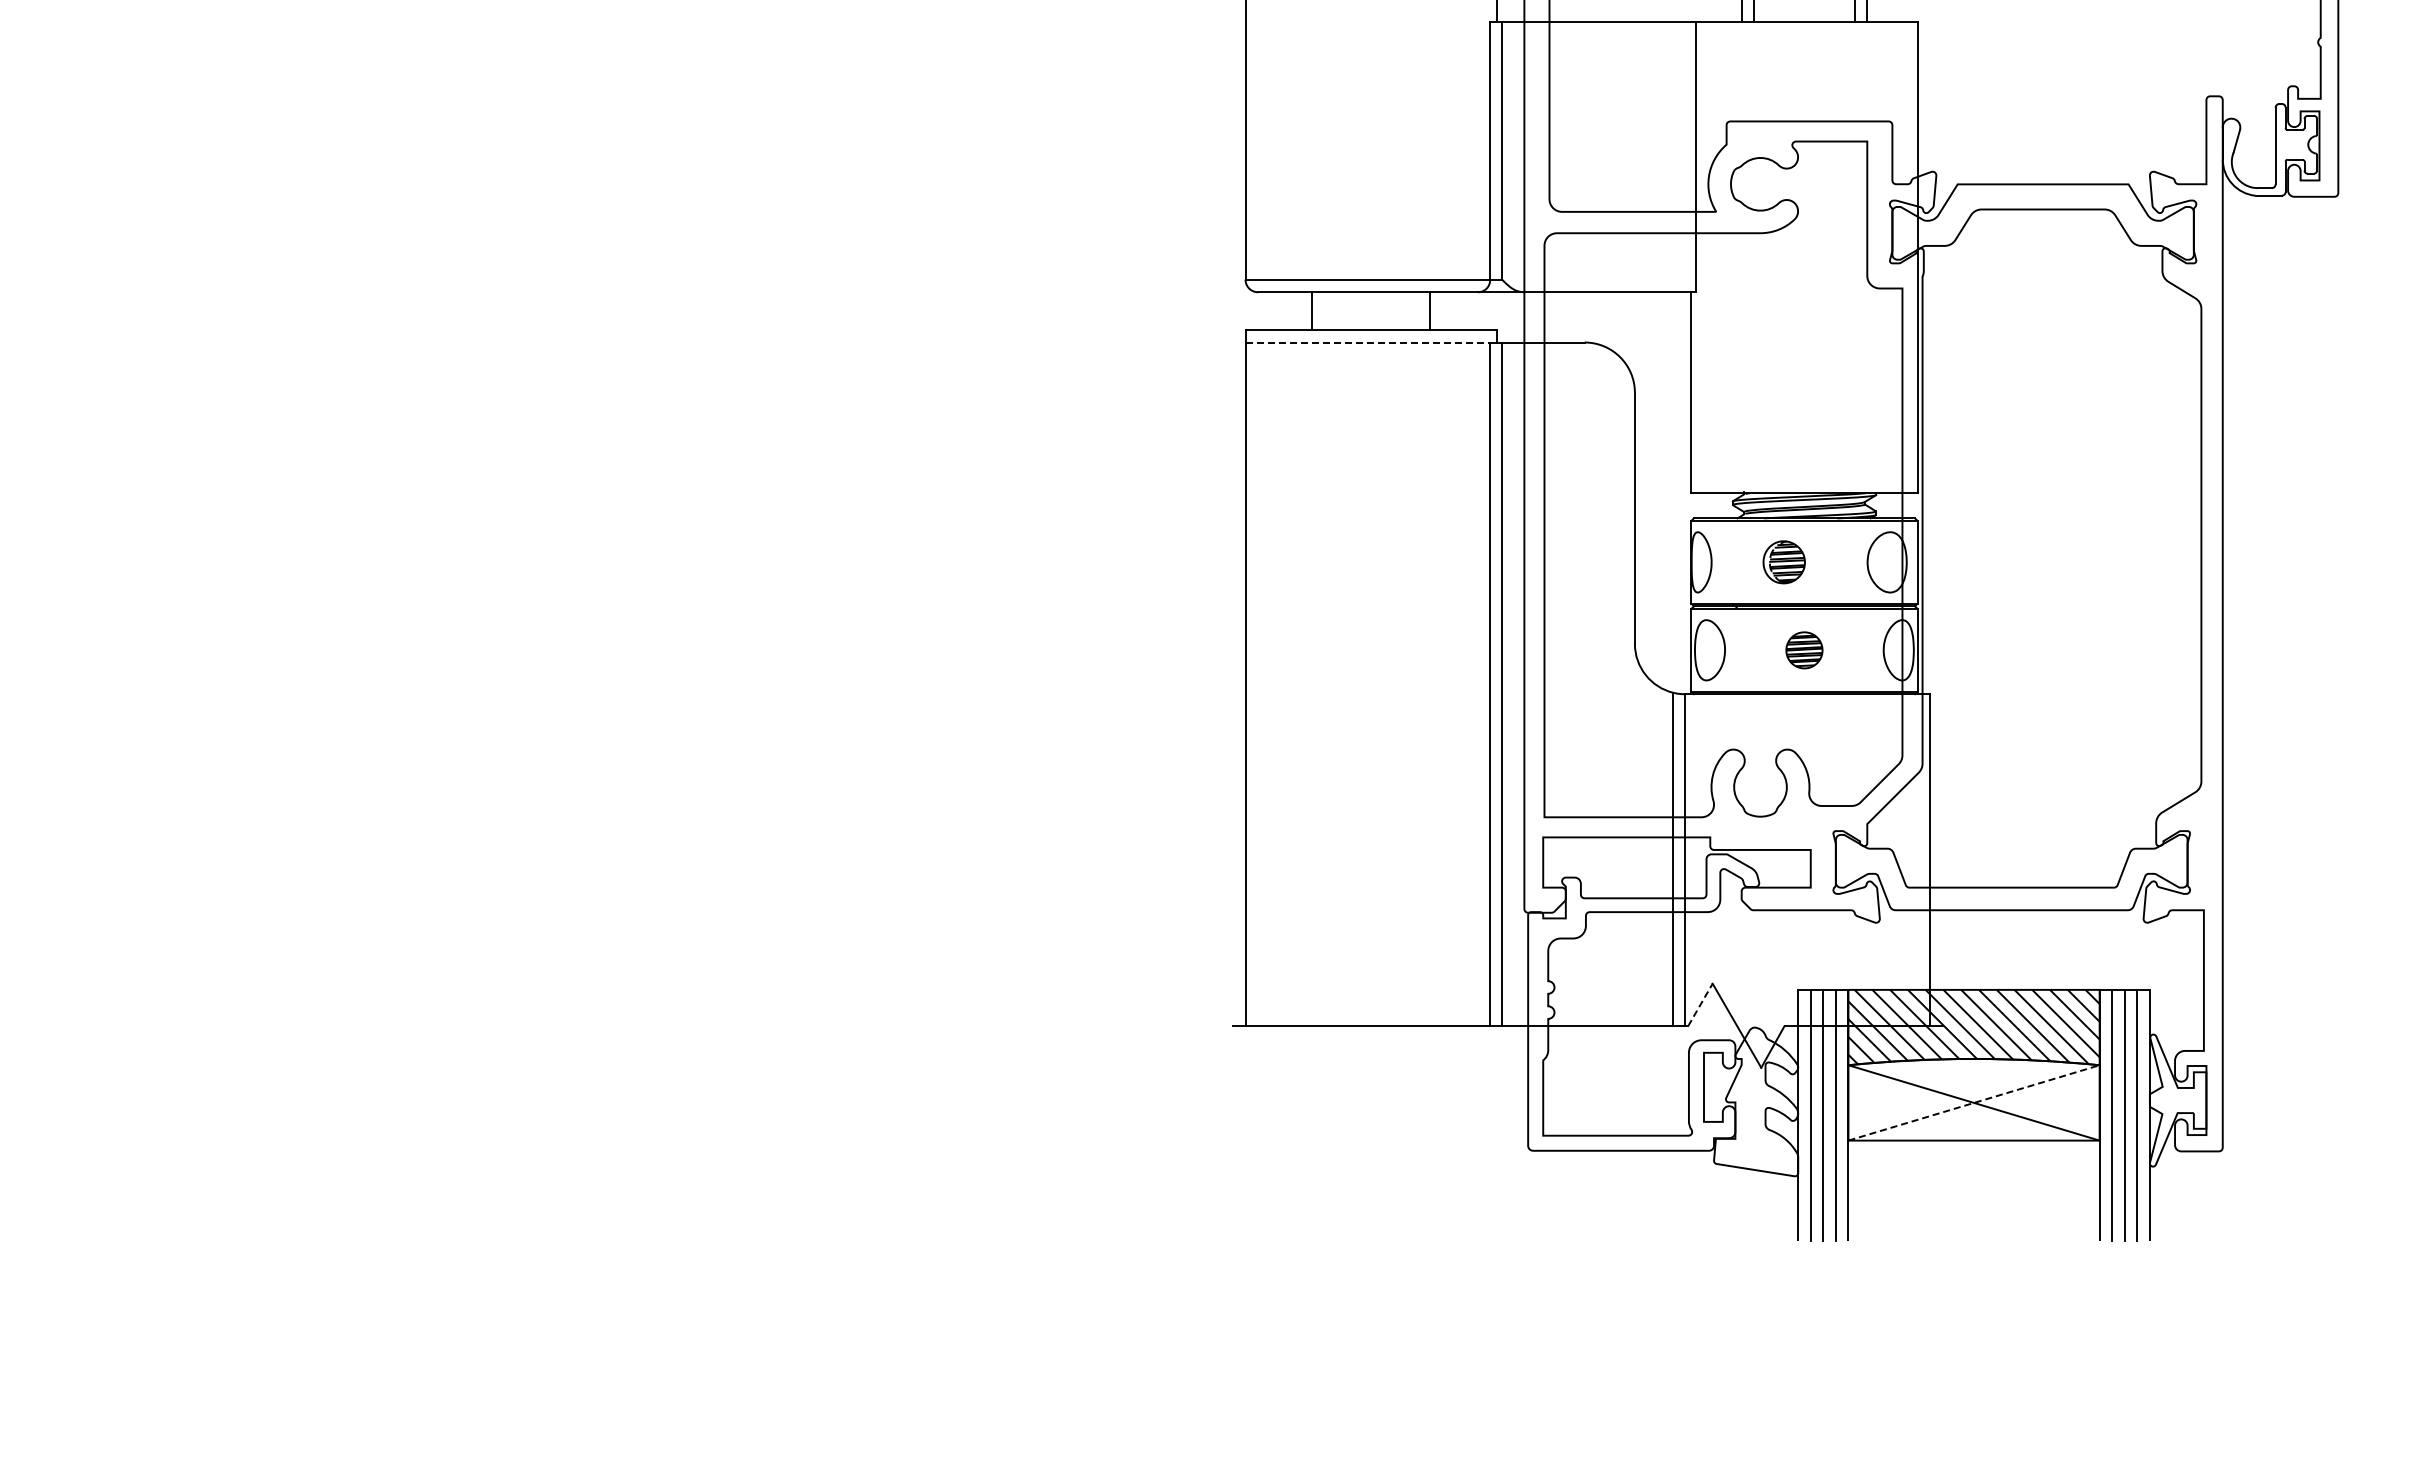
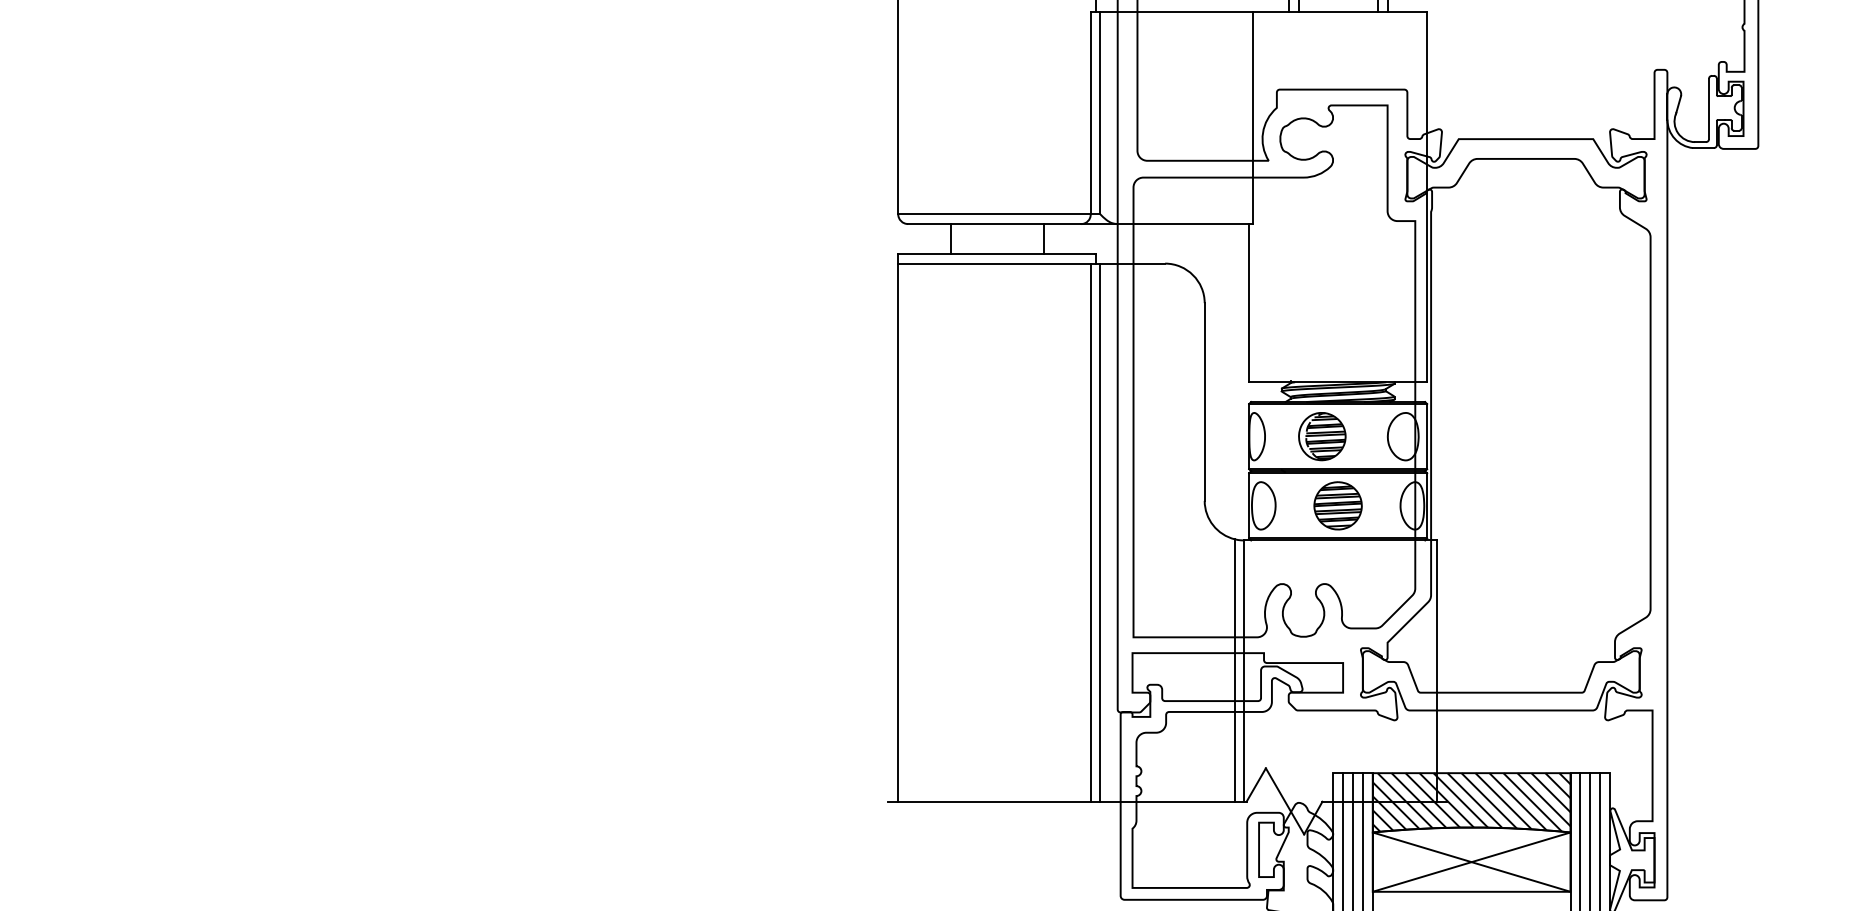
line: (1368, 342) -> (995, 263), dashed -> solid
part: (1783, 562) -> (1321, 436), size x1.43
part: (1804, 650) -> (1338, 506), size x1.67
line: (1700, 1004) -> (1256, 784), dashed -> solid
line: (1974, 1102) -> (1471, 861), dashed -> solid

